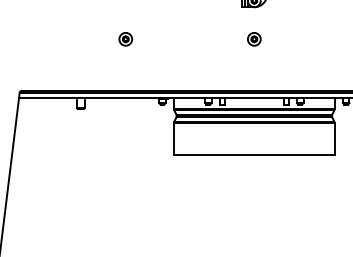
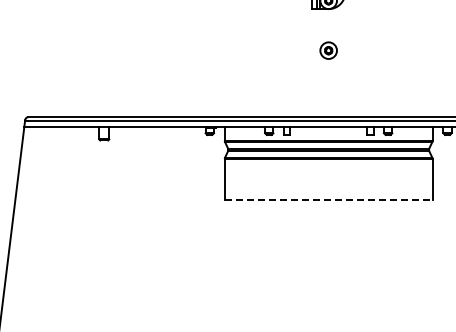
part: (125, 39) -> (162, 50), removed
line: (254, 154) -> (328, 199), solid -> dashed

